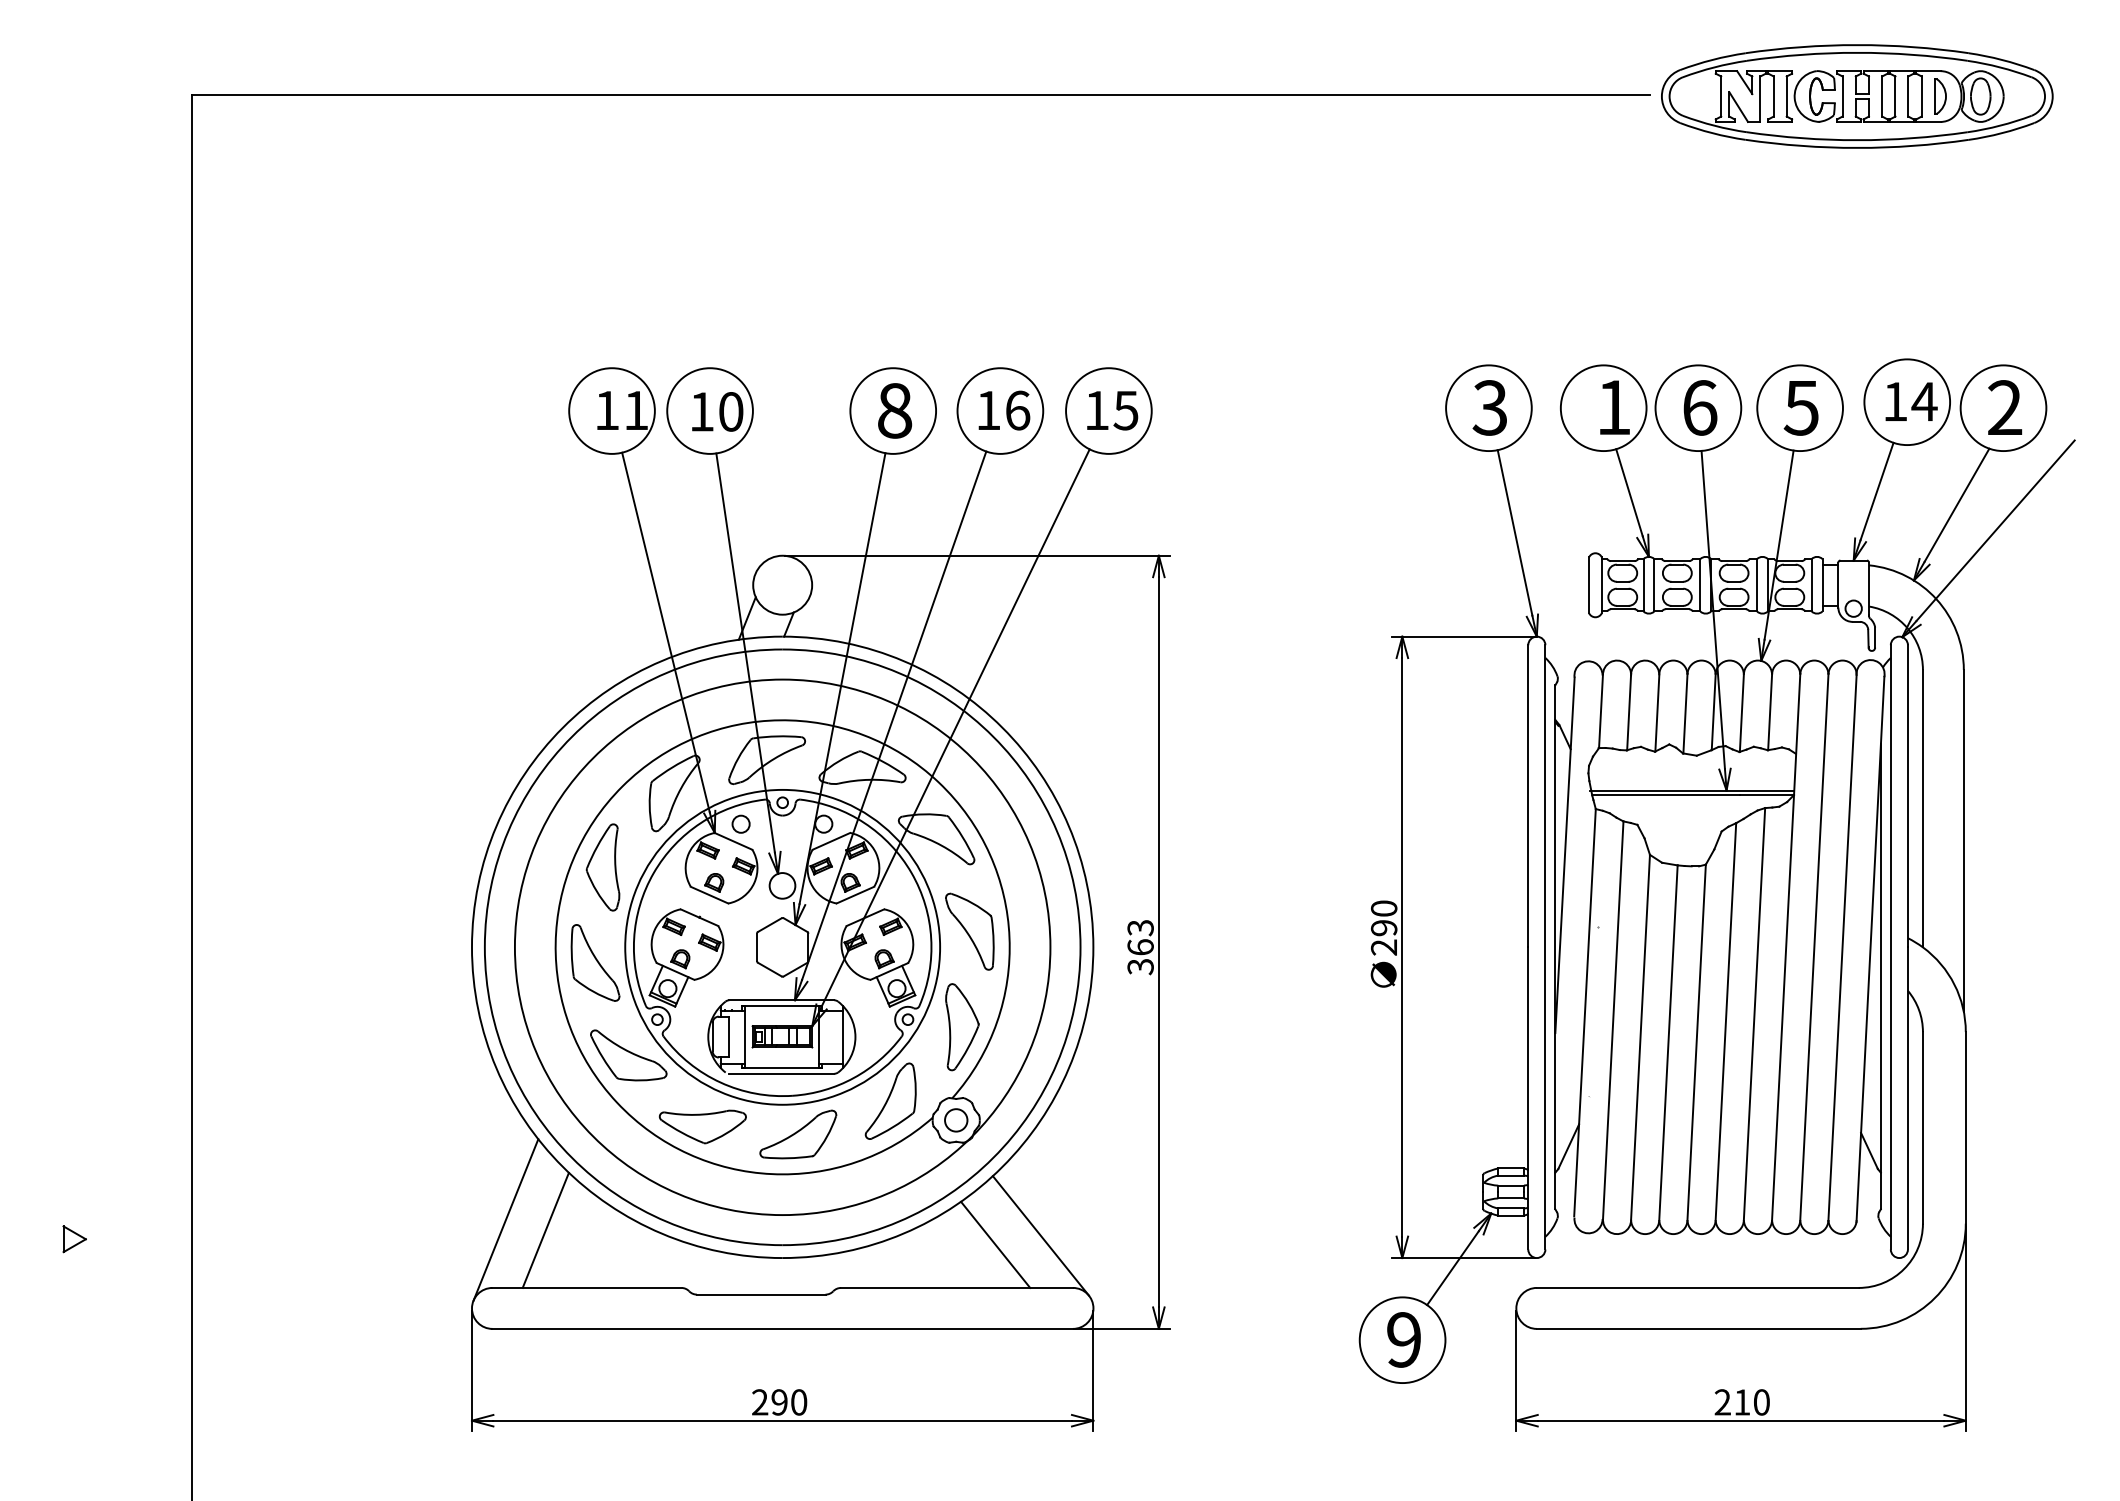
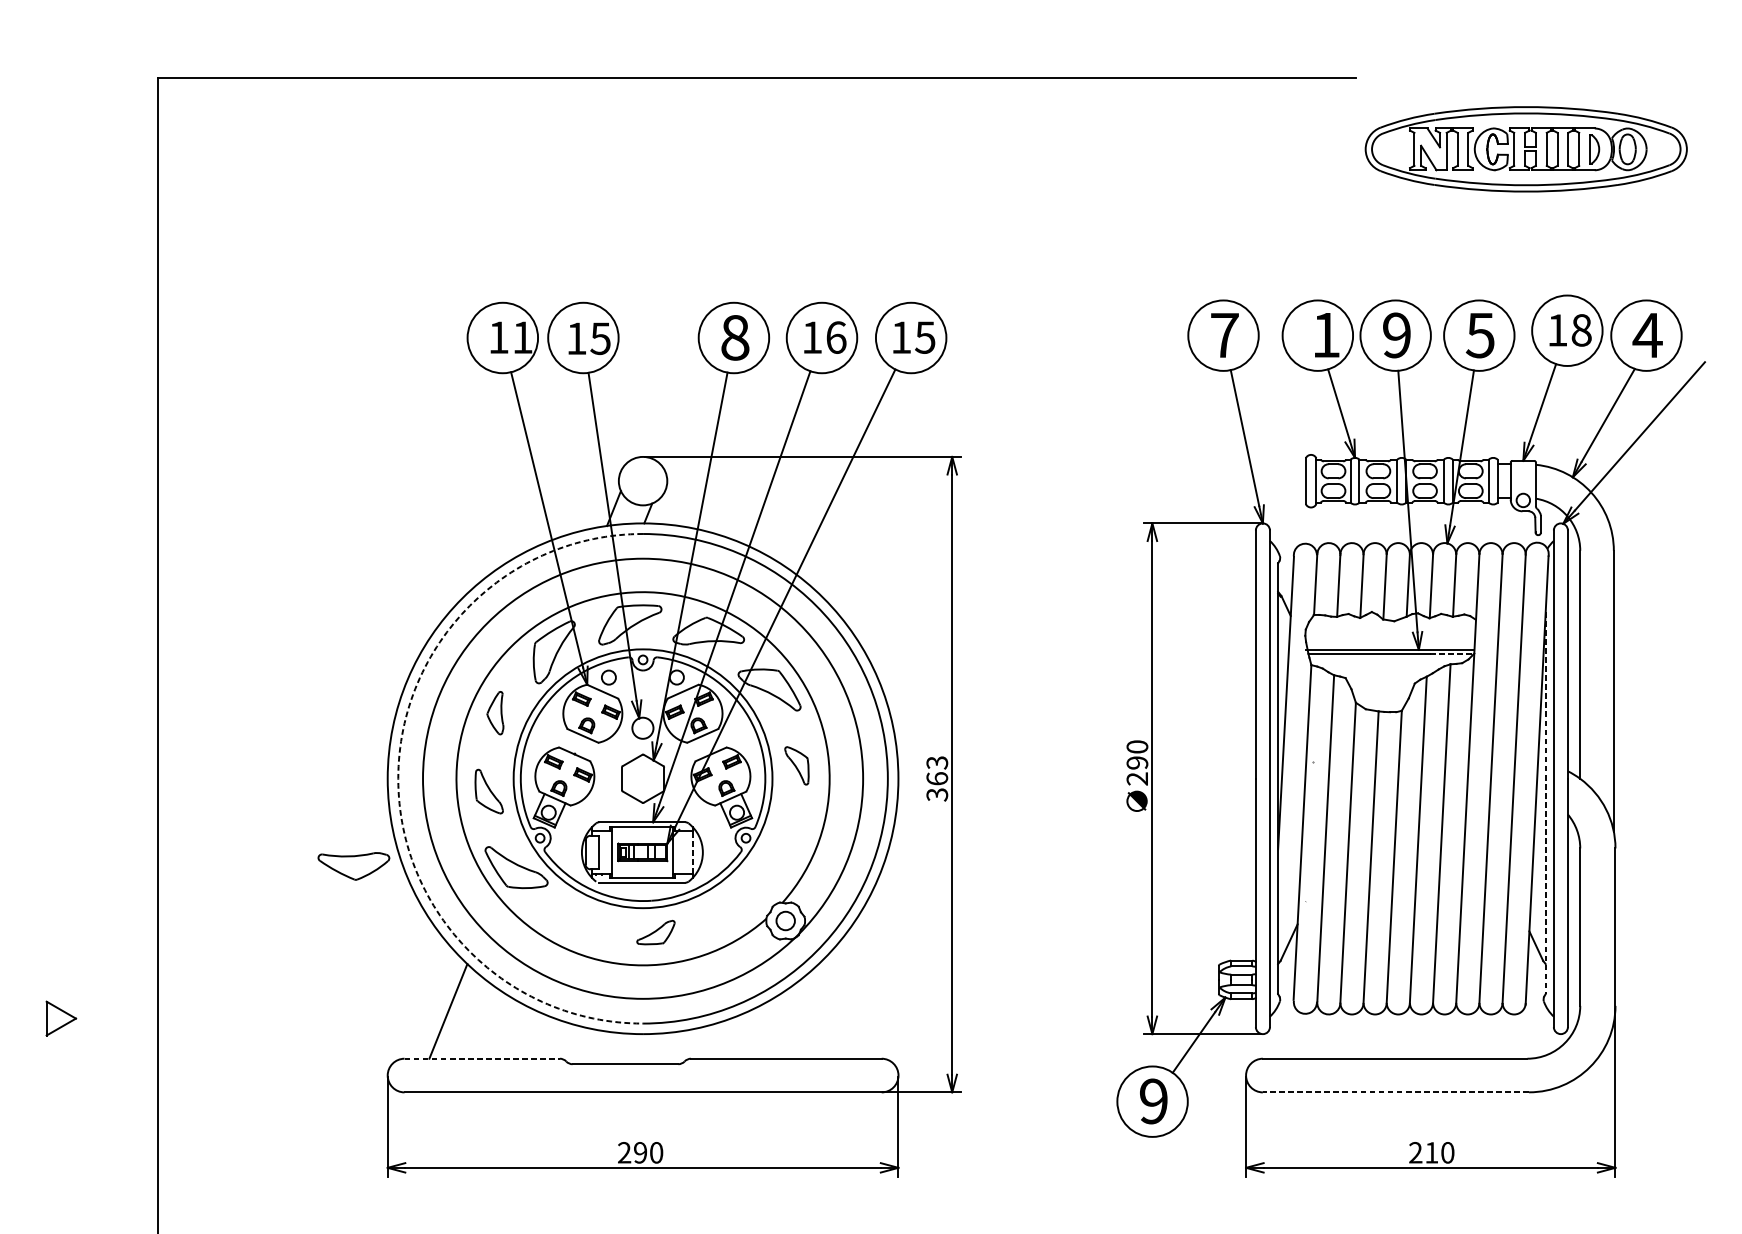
part: (1857, 96) -> (1526, 149), moved
text: (1924, 401) -> (1581, 330), 14 -> 18
text: (1489, 407) -> (1224, 335), 3 -> 7
text: (1700, 407) -> (1397, 335), 6 -> 9
text: (2004, 407) -> (1647, 335), 2 -> 4
text: (730, 411) -> (600, 338), 10 -> 15
line: (1767, 795) -> (1452, 653), solid -> dashed
part: (602, 867) -> (494, 713), size x0.6
part: (969, 931) -> (796, 765), size x0.6
arc: (484, 947) -> (397, 778), solid -> dashed
part: (595, 962) -> (489, 791), size x0.7
line: (1880, 977) -> (1545, 803), solid -> dashed
part: (962, 1027) -> (790, 844), removed
line: (843, 1037) -> (693, 852), solid -> dashed
part: (890, 1100) -> (731, 904), removed
part: (702, 1126) -> (353, 866), moved
part: (798, 1134) -> (656, 932), size x0.6
line: (505, 1219) -> (415, 1002), removed
line: (1040, 1235) -> (854, 1015), removed
part: (74, 1239) -> (61, 1018), size x1.6
line: (995, 1244) -> (817, 1023), removed
line: (587, 1287) -> (482, 1058), solid -> dashed
line: (1698, 1328) -> (1395, 1092), solid -> dashed

